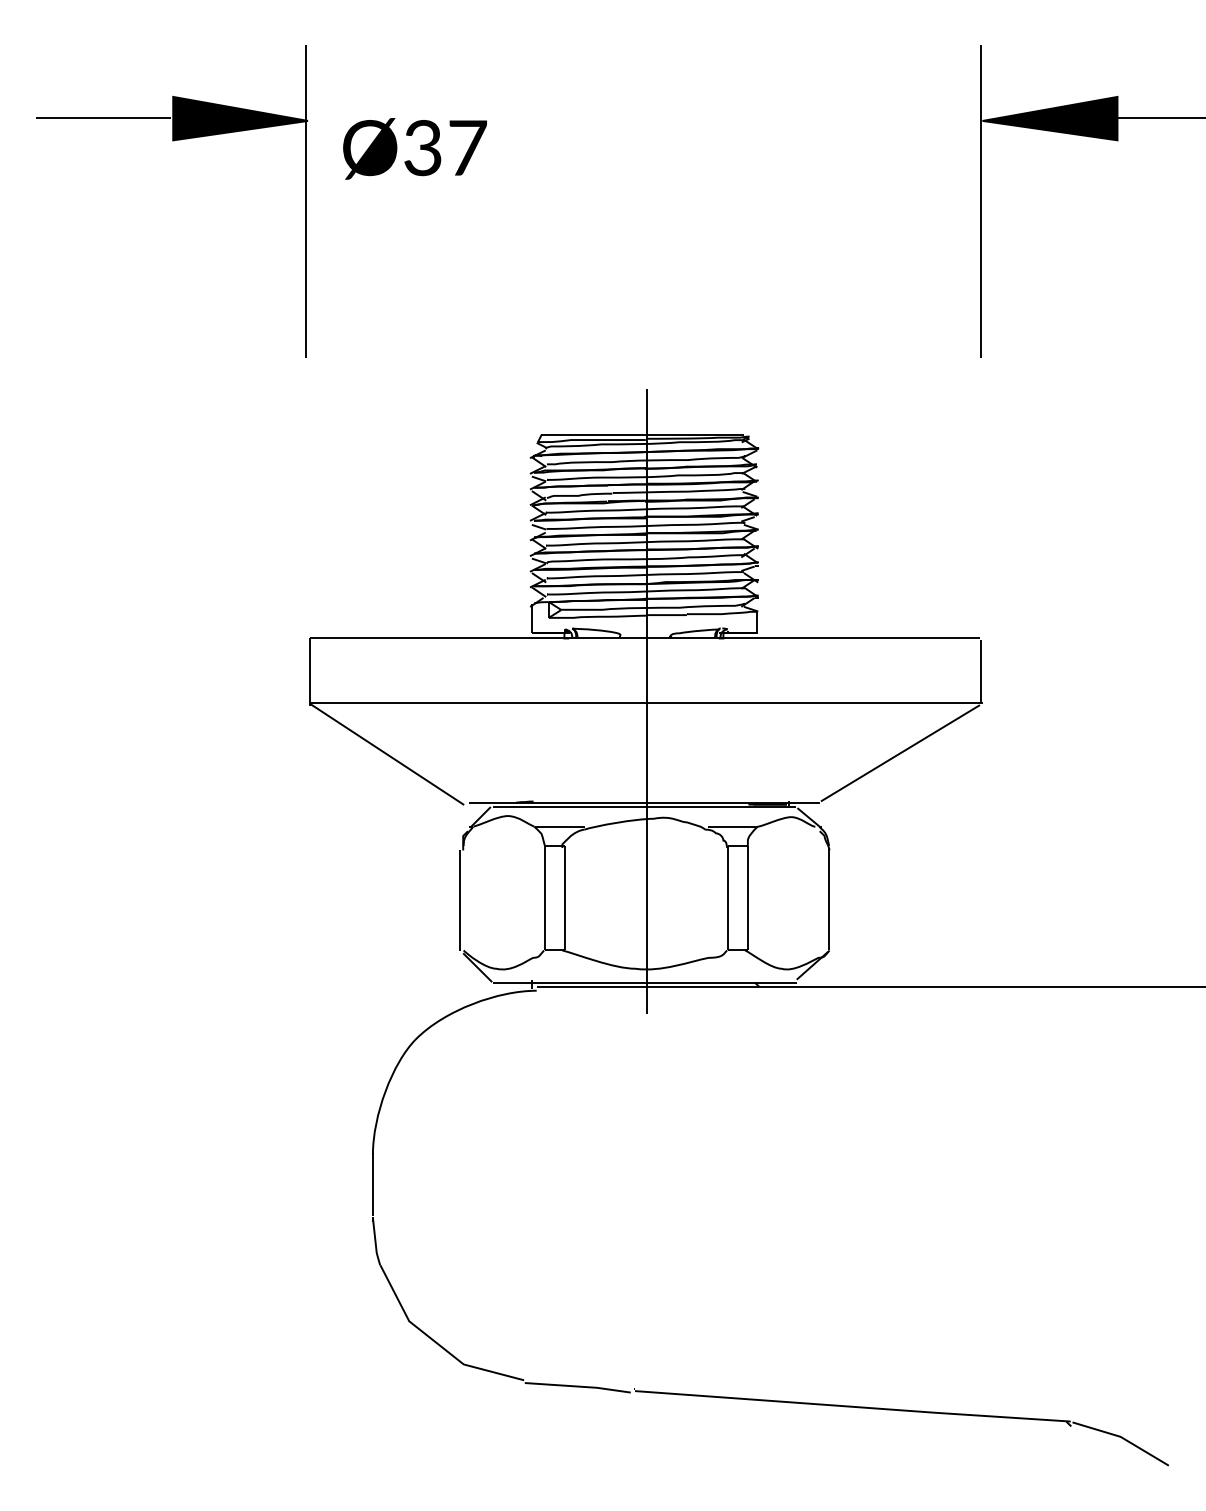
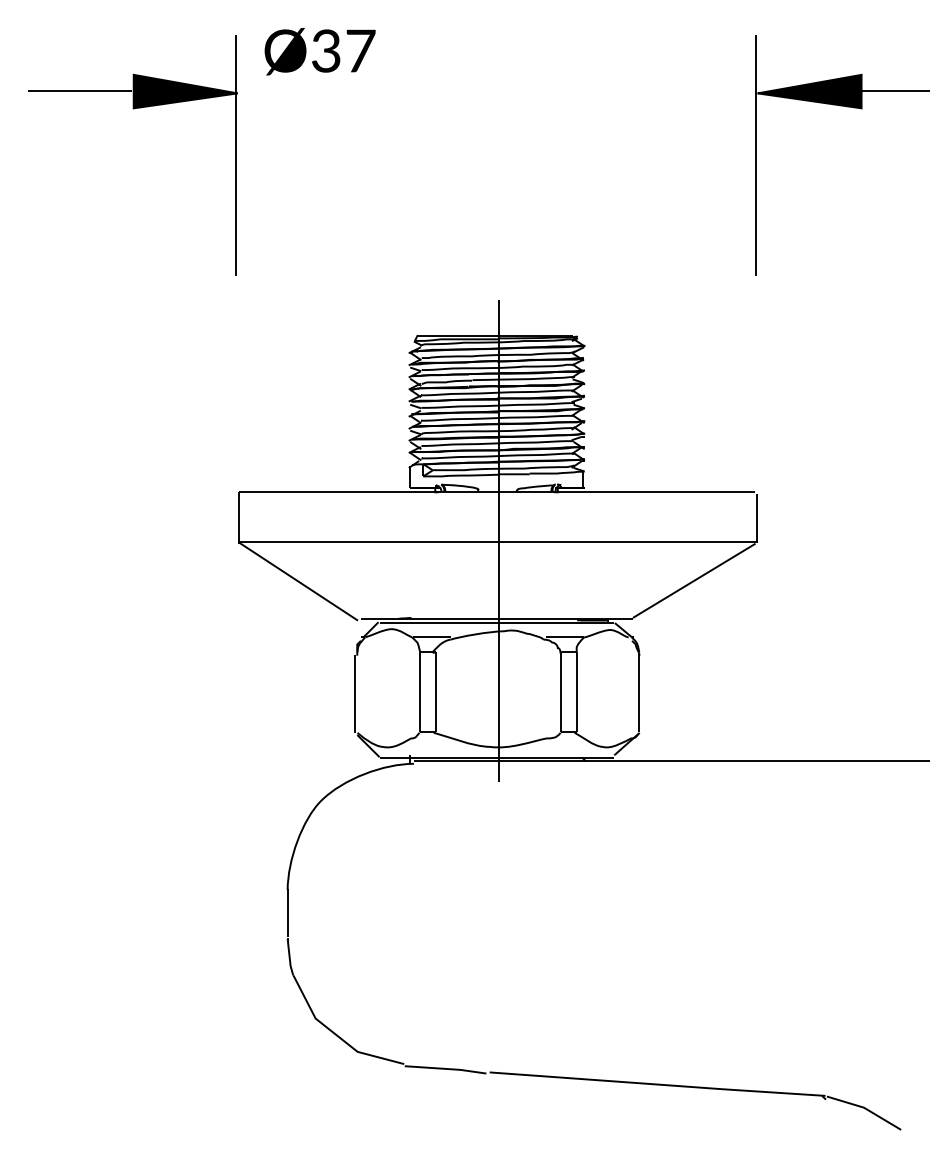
text: (414, 148) -> (319, 51), moved

